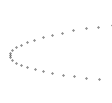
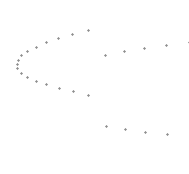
part: (27, 43) -> (46, 44), moved

